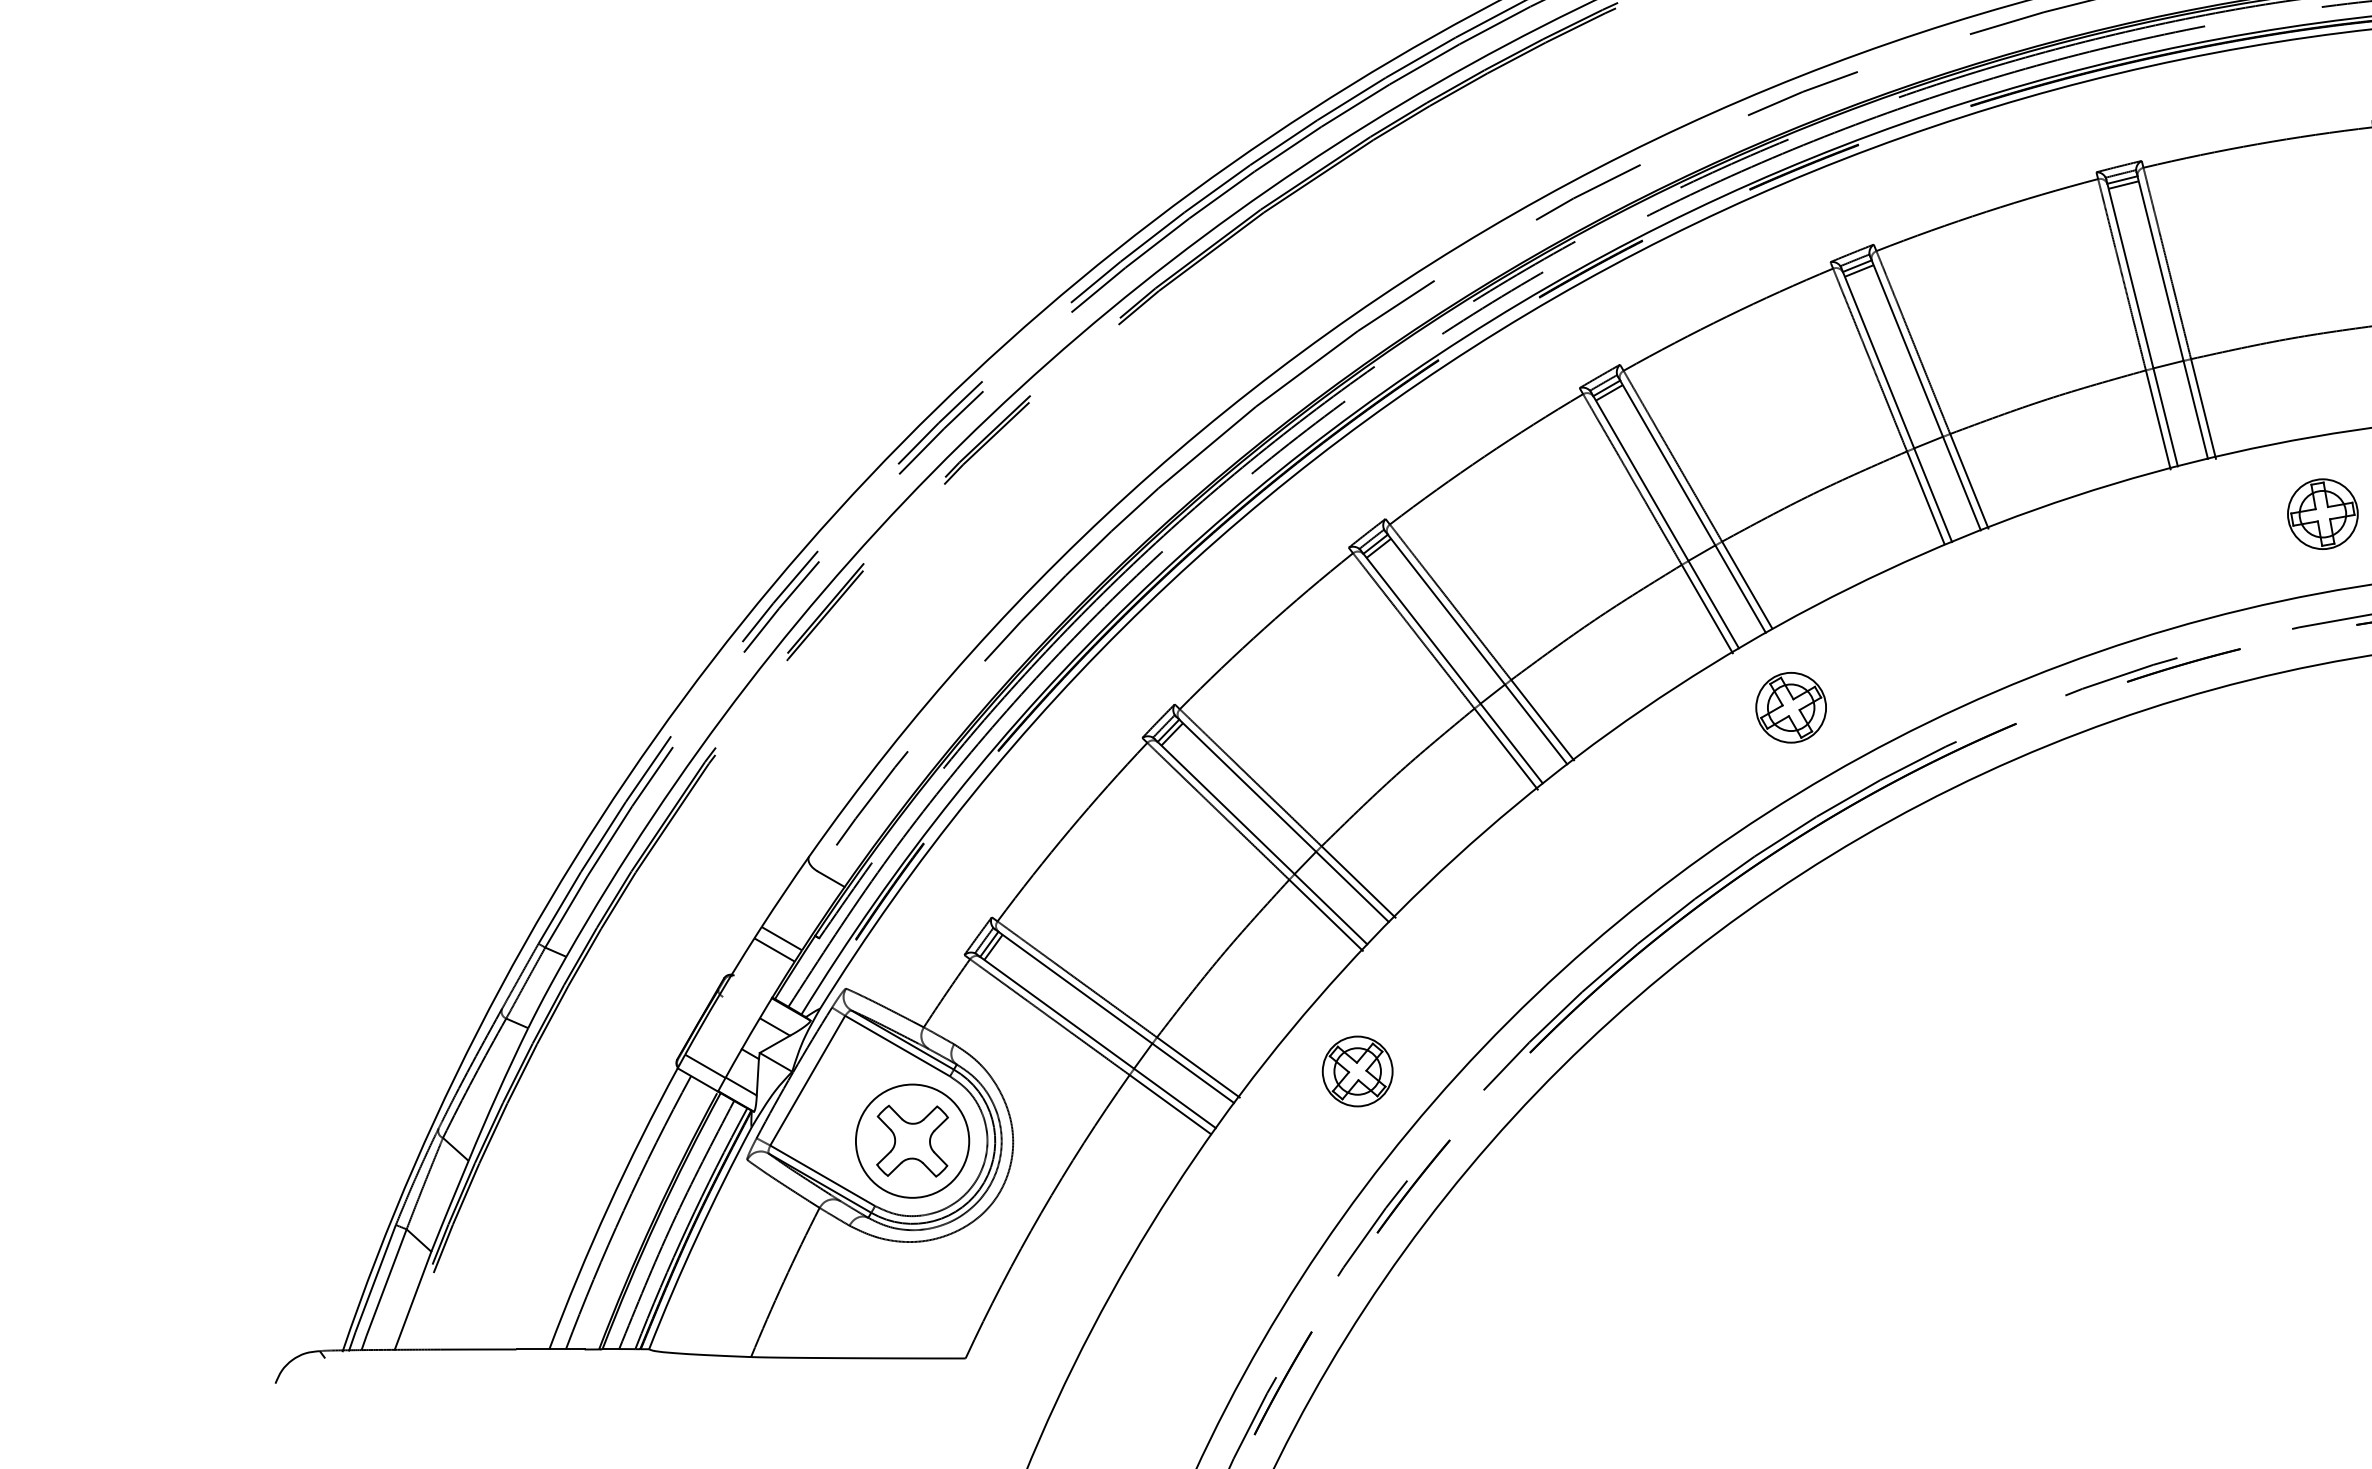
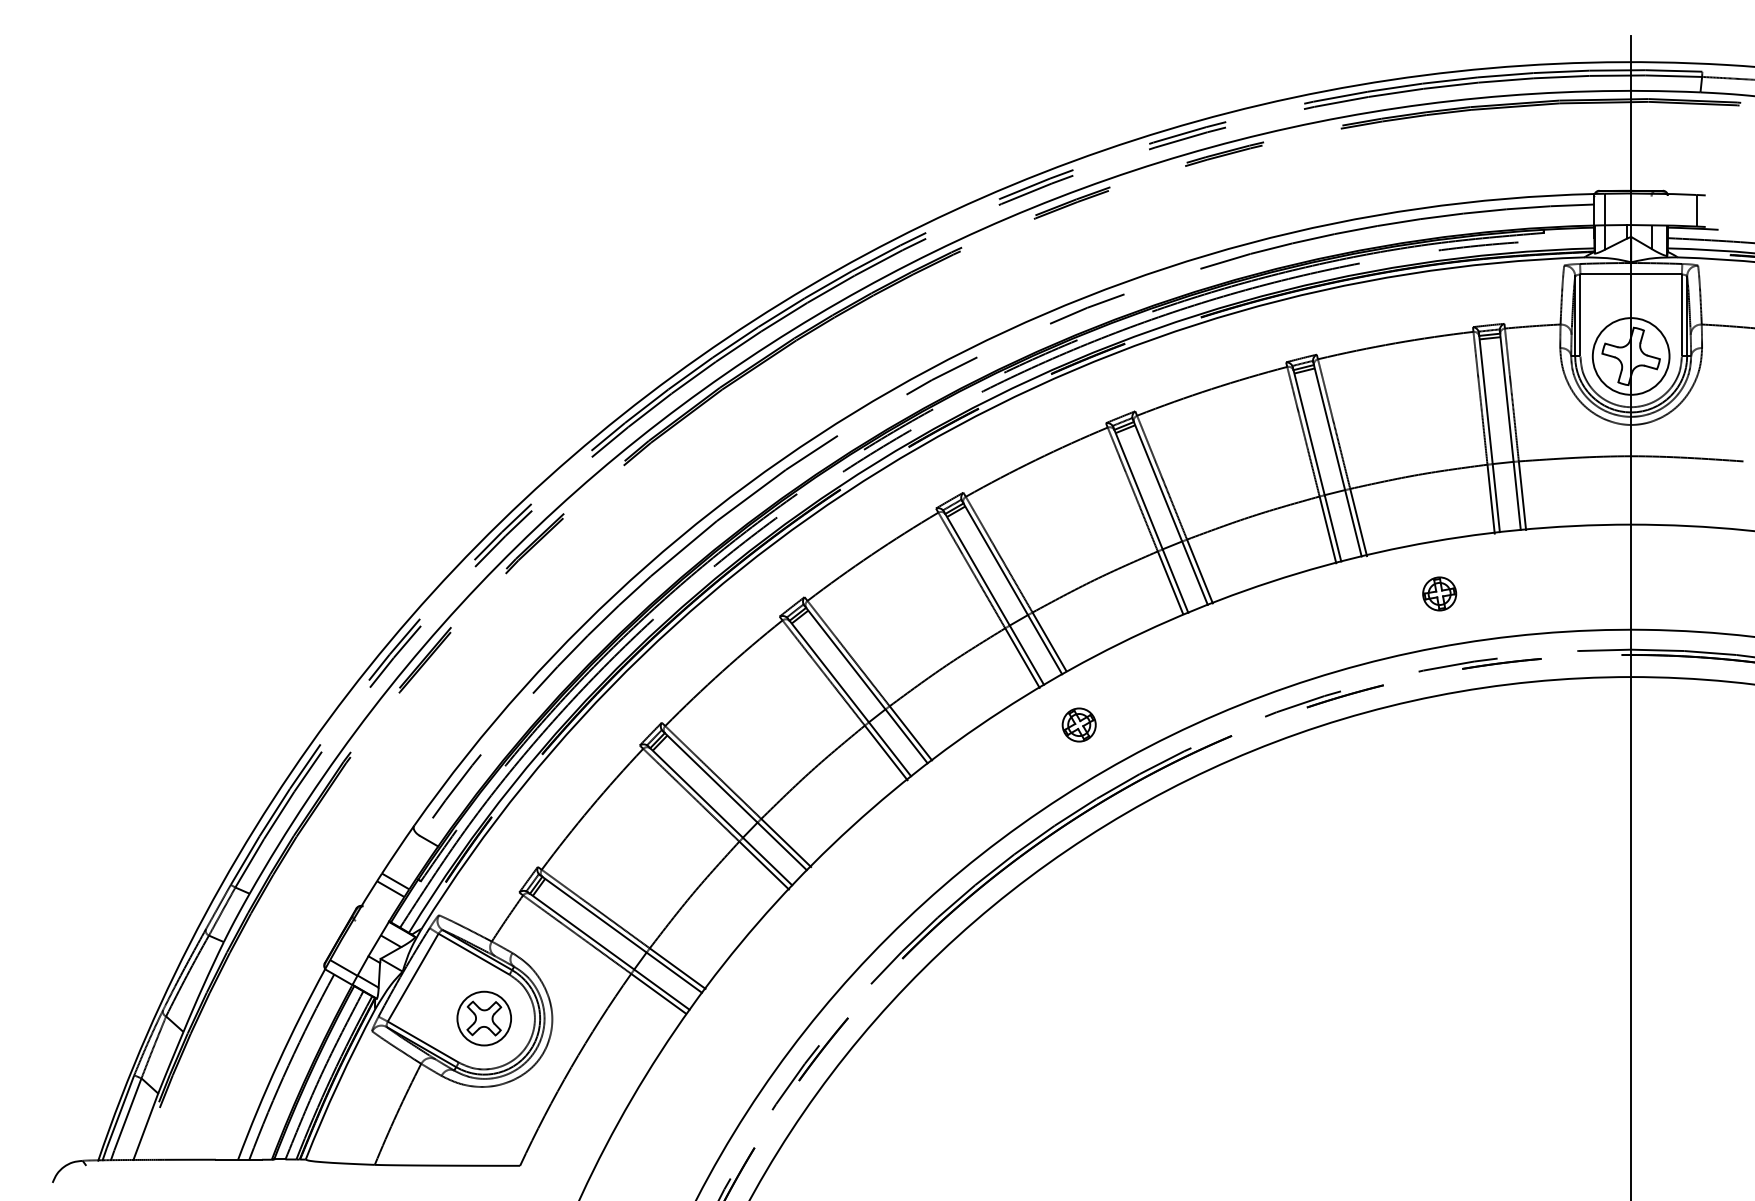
part: (2322, 513) -> (1439, 593), size x0.7
part: (1789, 706) -> (1078, 724), size x0.7
part: (1357, 1070) -> (785, 970), removed
part: (913, 1140) -> (484, 1018), size x0.7

